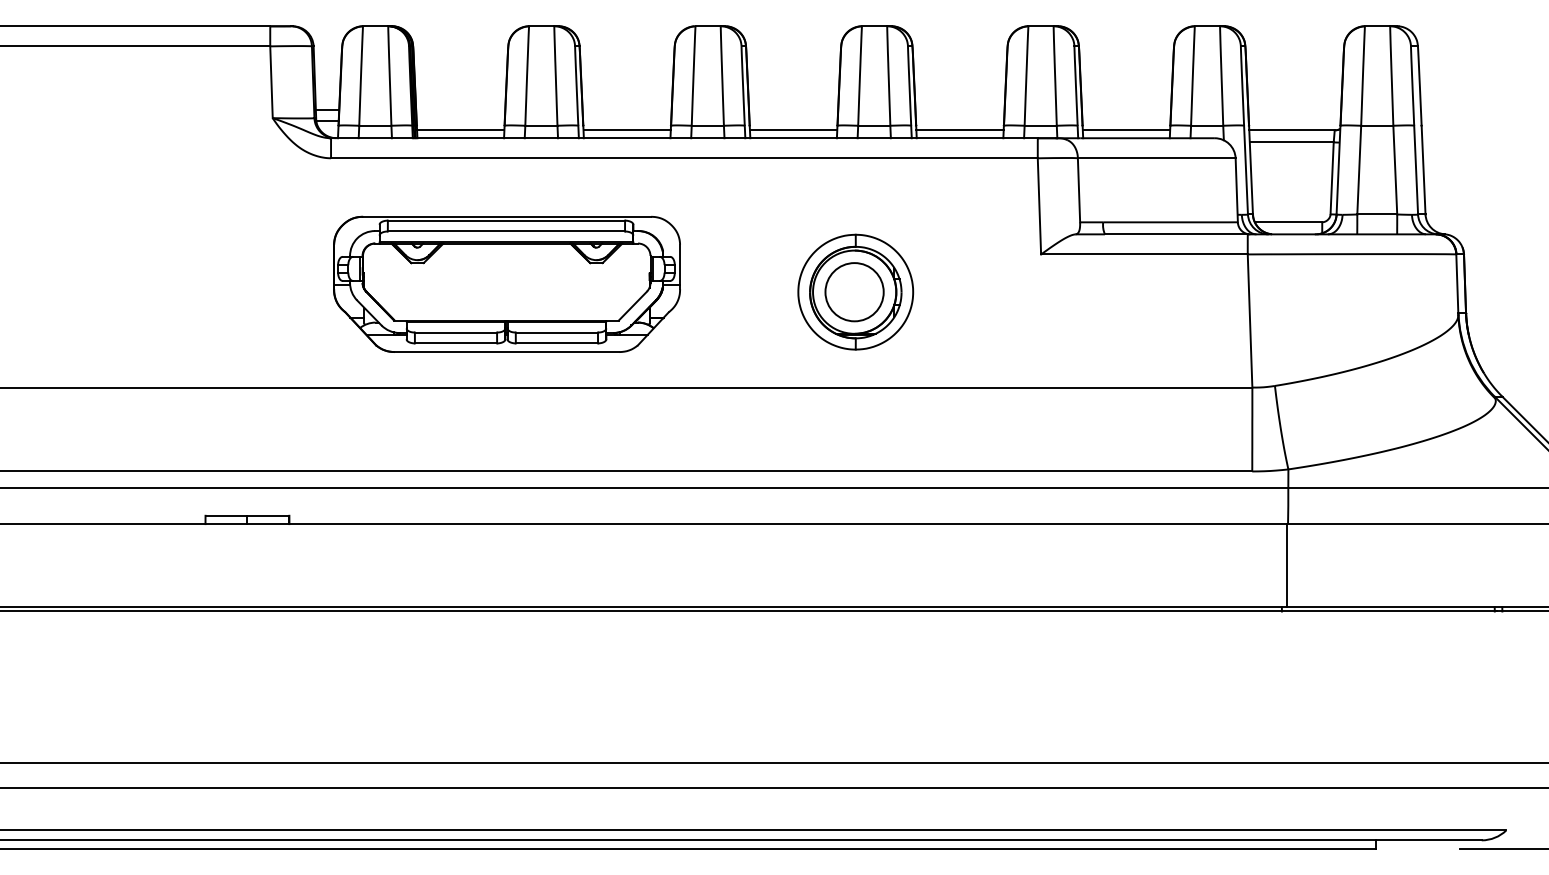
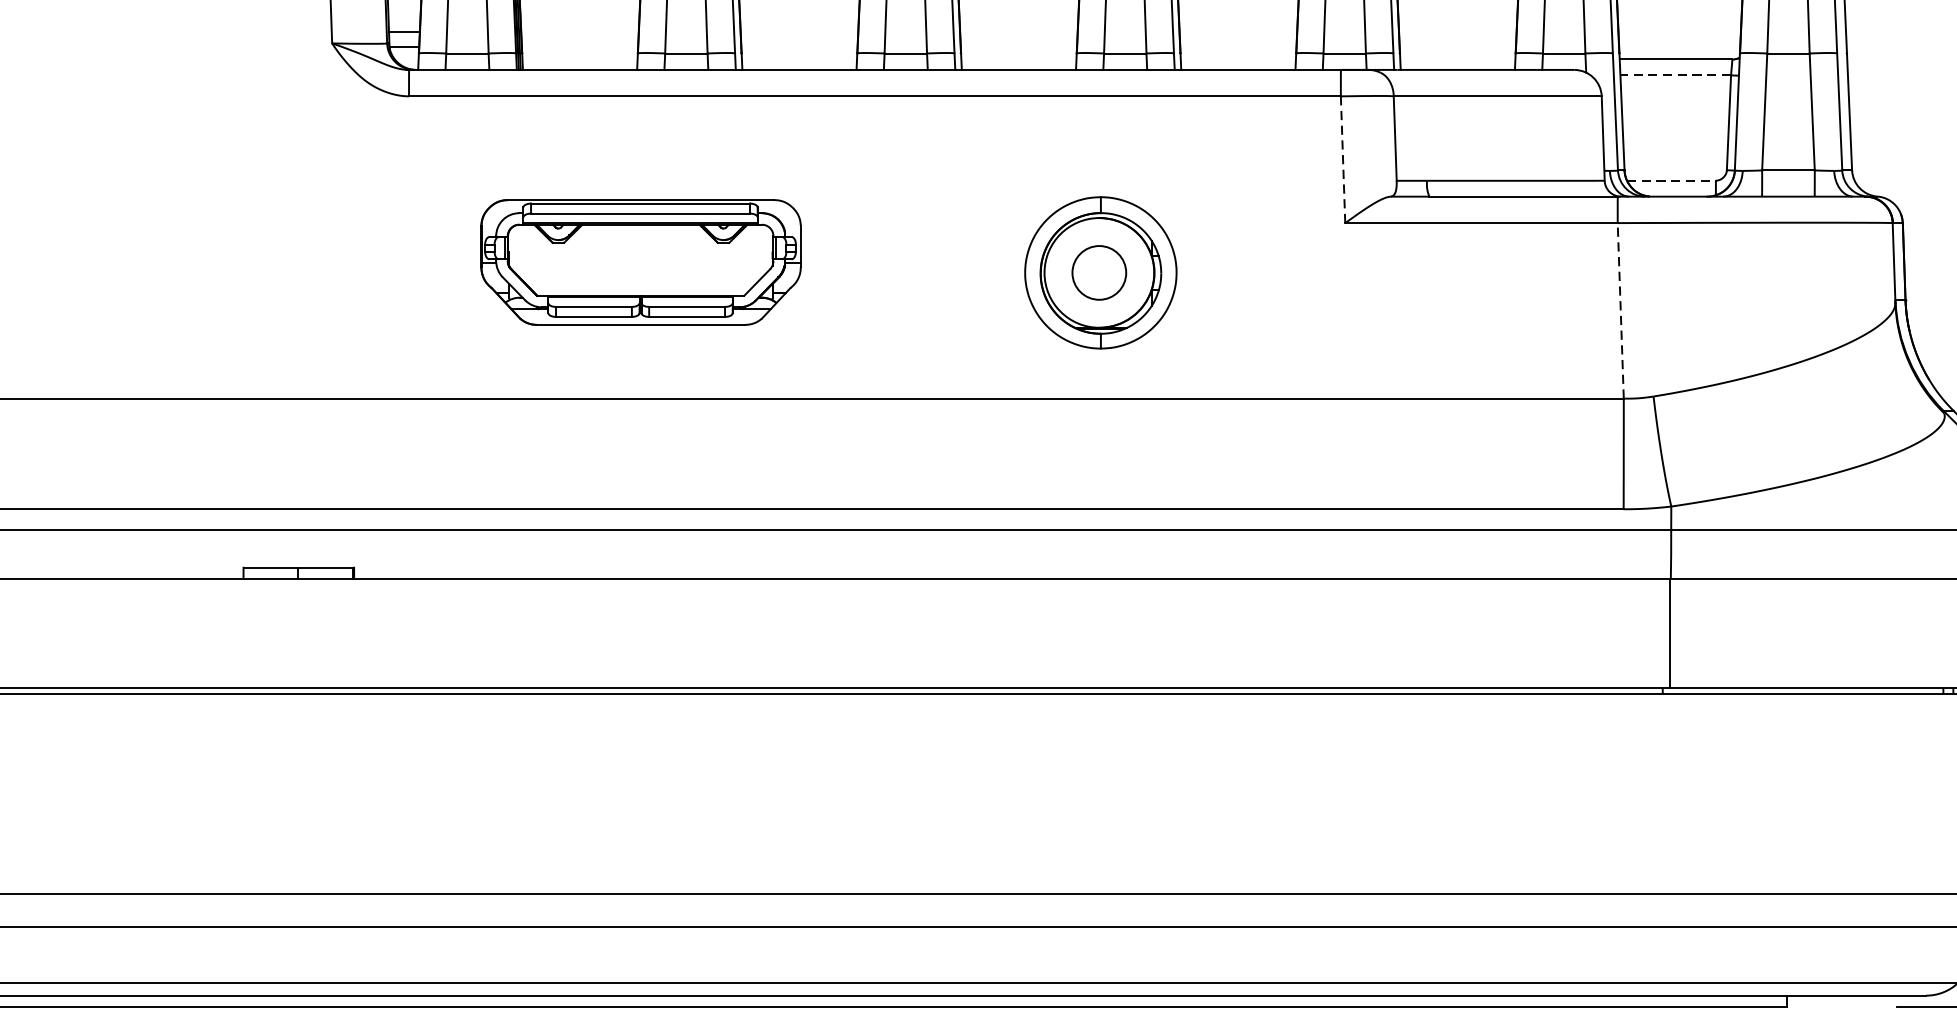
line: (460, 130) -> (579, 59), removed
line: (626, 130) -> (798, 59), removed
line: (793, 130) -> (1018, 59), removed
line: (959, 130) -> (1237, 59), removed
line: (1126, 130) -> (1457, 59), removed
line: (1291, 142) -> (1675, 75), solid -> dashed
line: (1039, 205) -> (1343, 158), solid -> dashed
line: (1288, 222) -> (1671, 181), solid -> dashed
part: (506, 283) -> (640, 261), size x0.7
circle: (854, 292) -> (1099, 273), size x0.7
line: (1250, 320) -> (1621, 310), solid -> dashed

